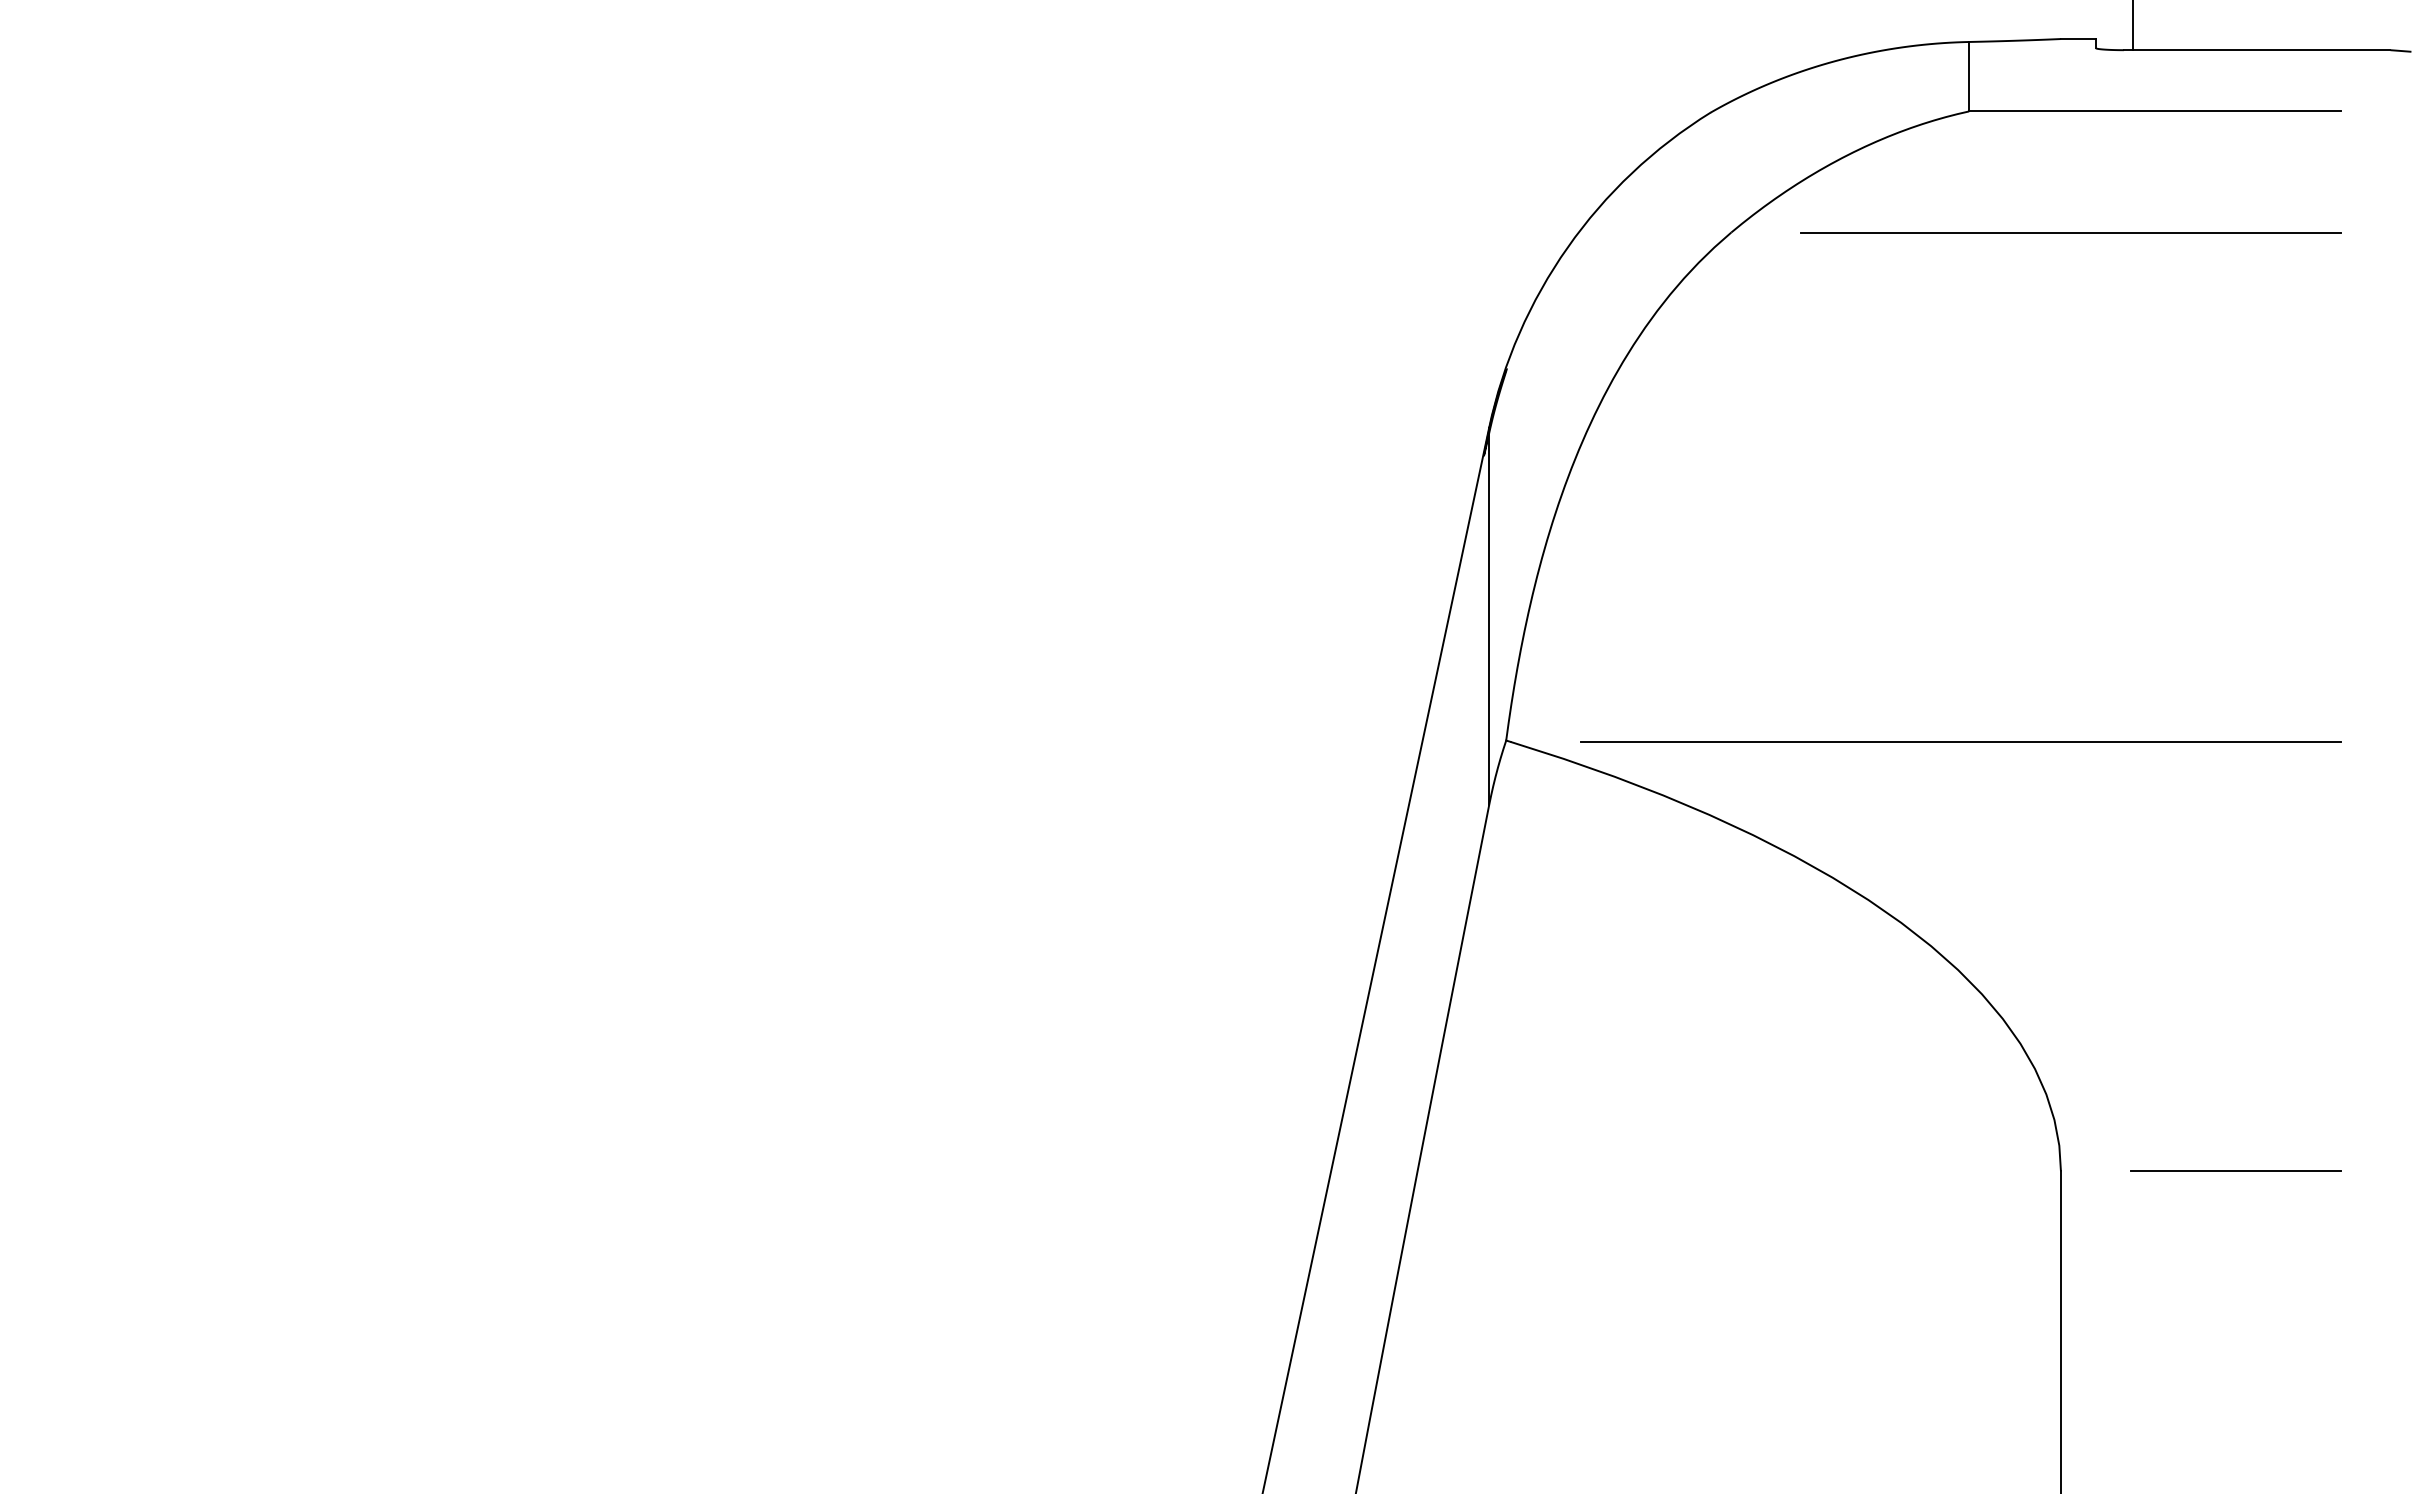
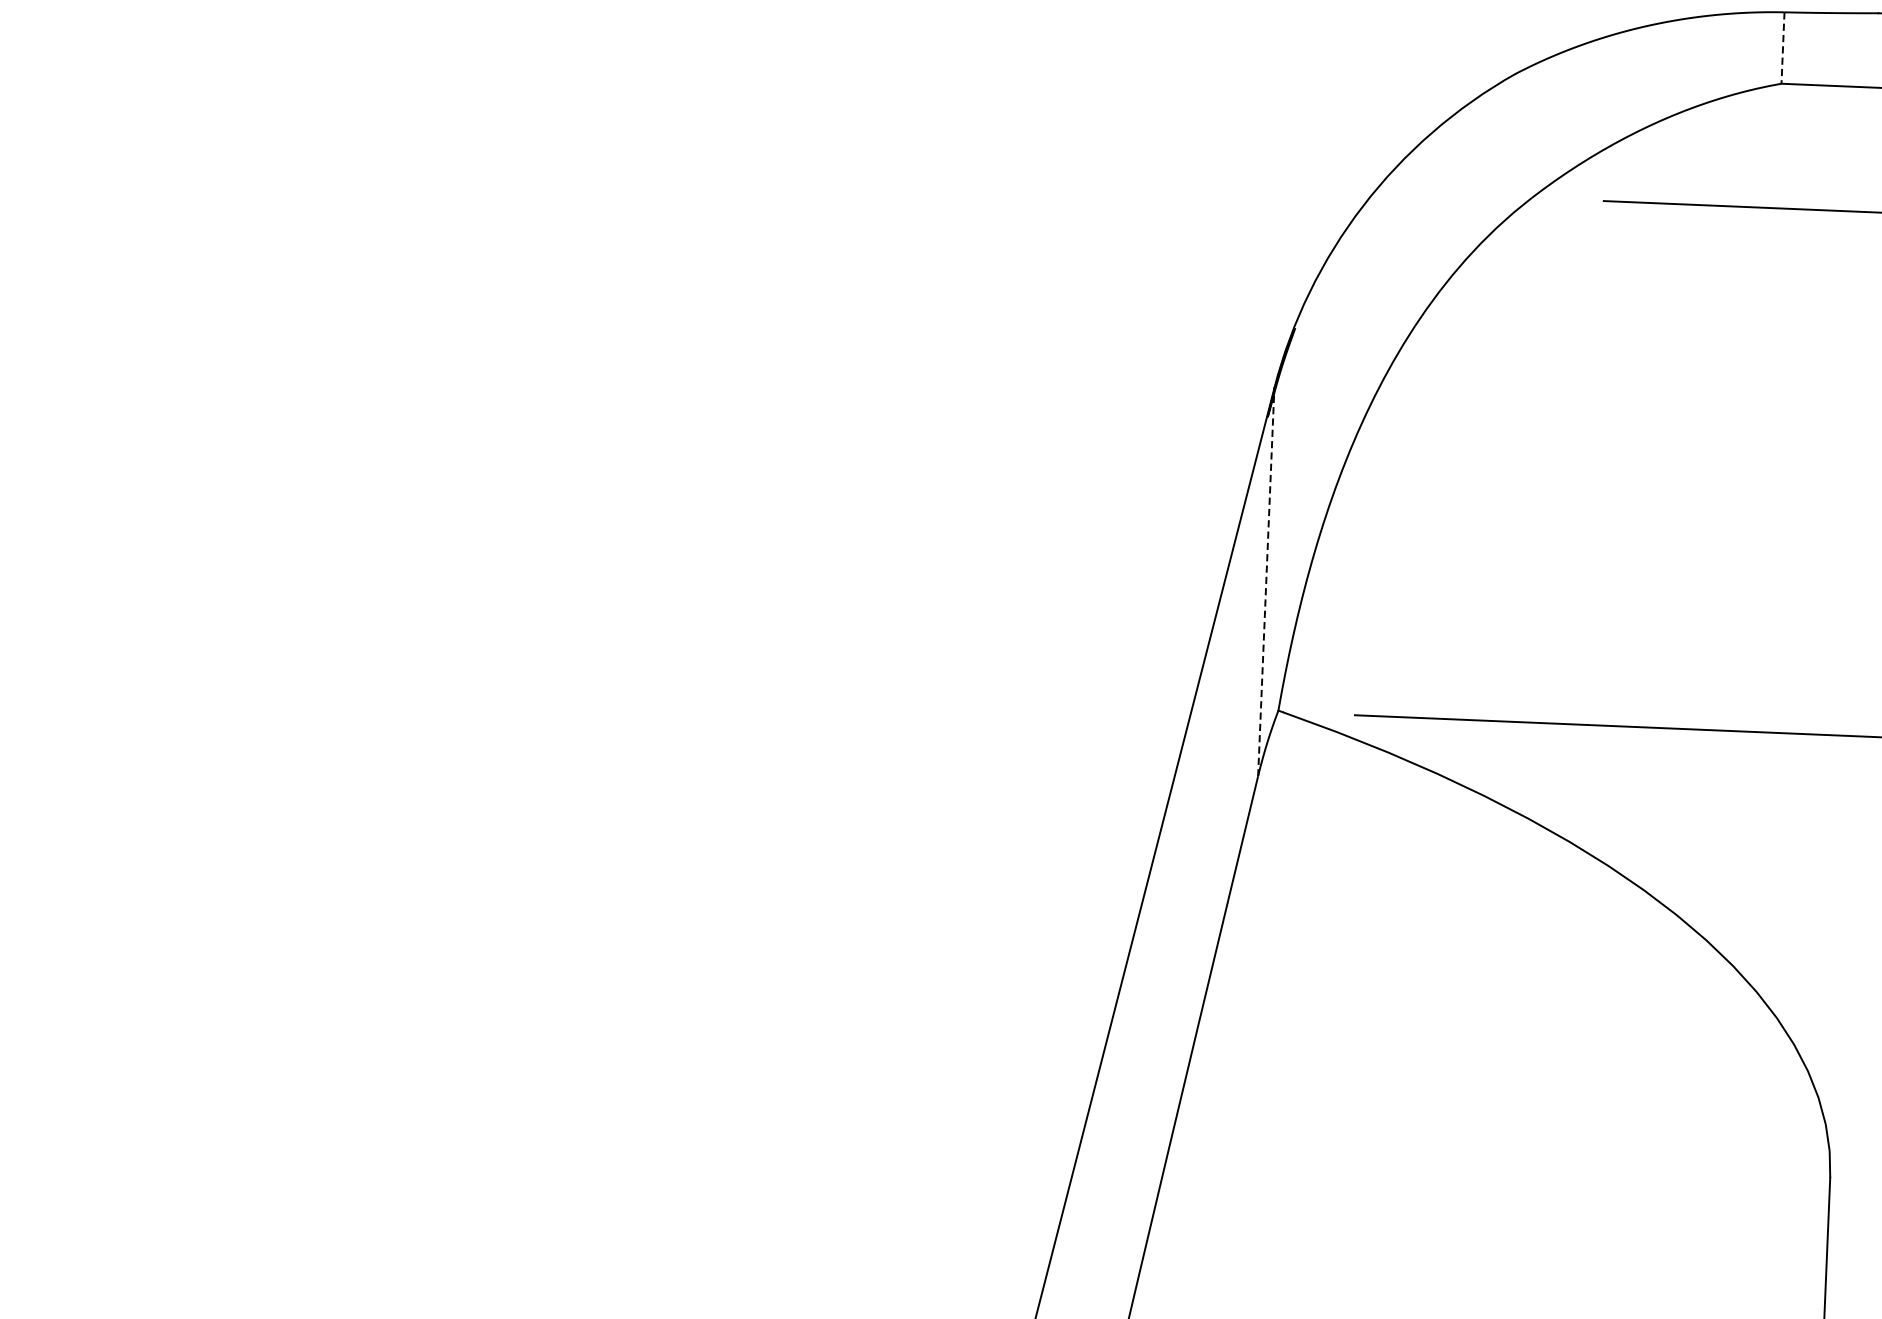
line: (1969, 76) -> (1783, 47), solid -> dashed
line: (1489, 619) -> (1266, 585), solid -> dashed

